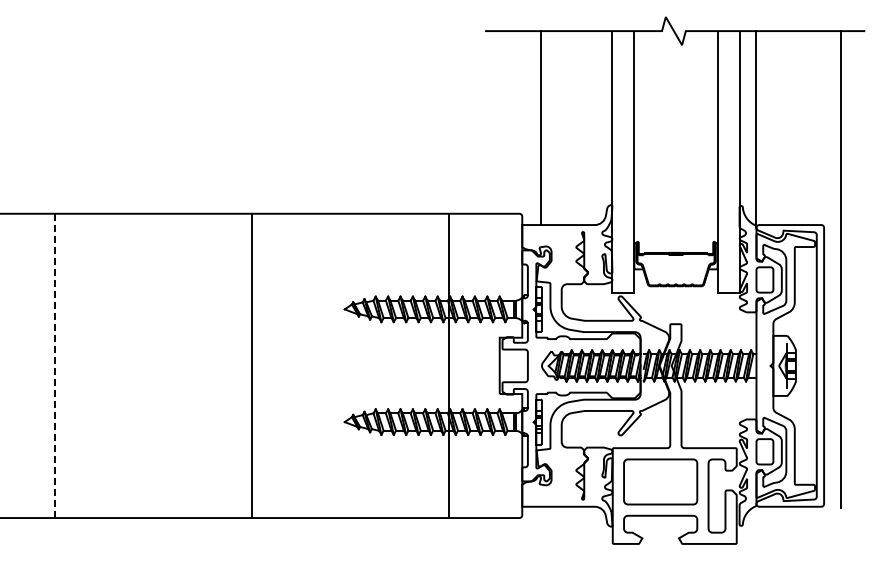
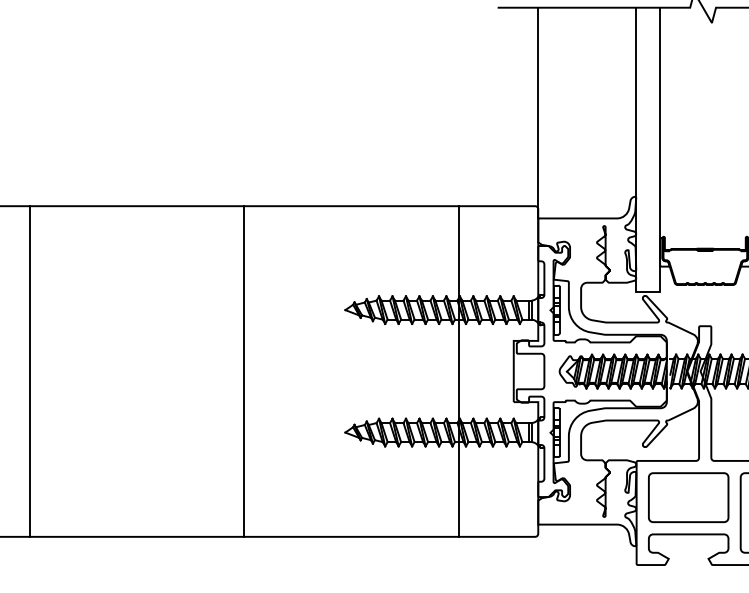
line: (541, 127) -> (538, 112), moved
line: (54, 365) -> (29, 371), dashed -> solid

